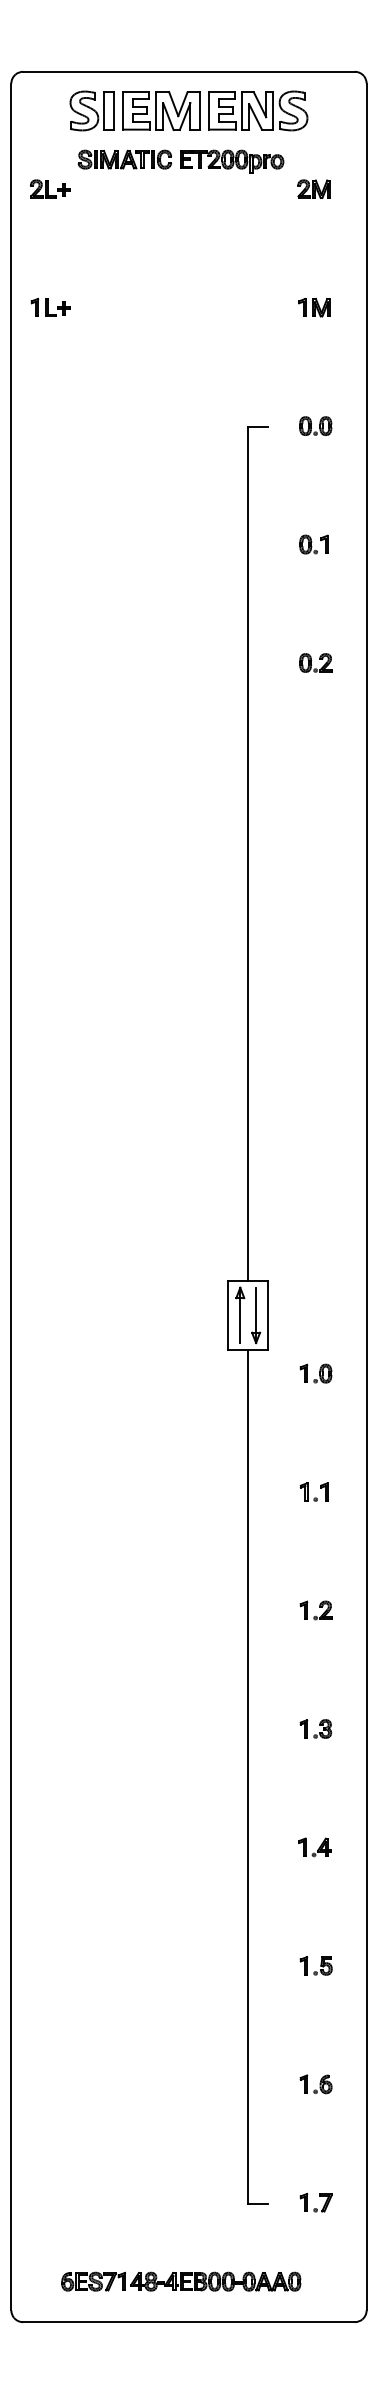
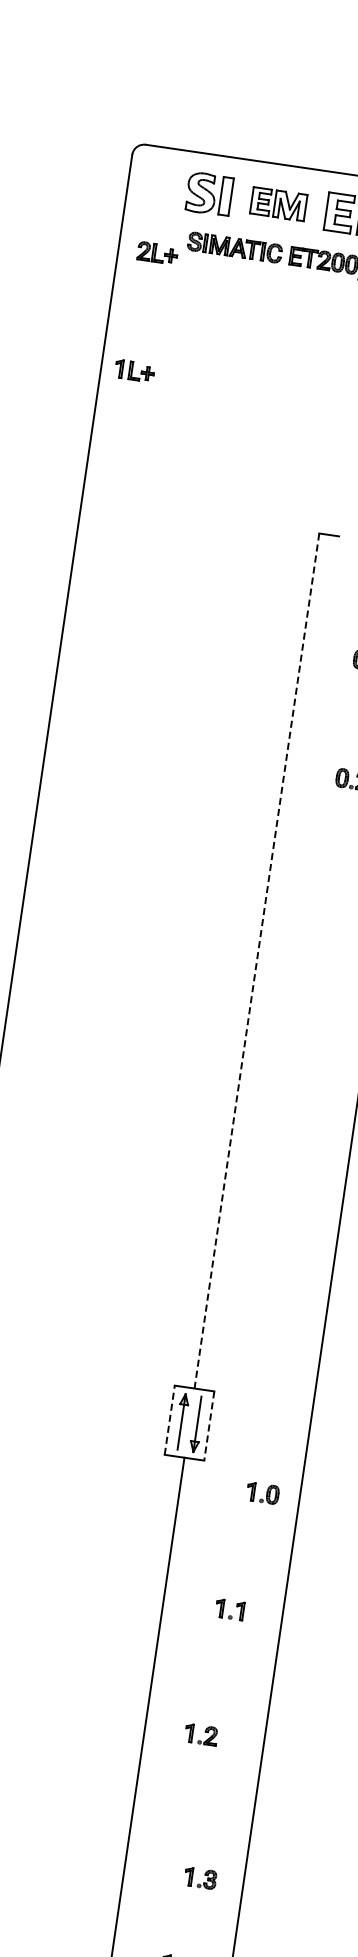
part: (161, 110) -> (278, 203), size x0.7
part: (50, 188) -> (158, 252), moved
part: (50, 306) -> (134, 369), moved
line: (248, 854) -> (257, 961), solid -> dashed
line: (228, 1315) -> (169, 1420), solid -> dashed
line: (267, 1315) -> (208, 1426), solid -> dashed
part: (315, 1373) -> (262, 1493), moved
part: (315, 1610) -> (200, 1734), moved
part: (315, 1728) -> (200, 1877), moved

